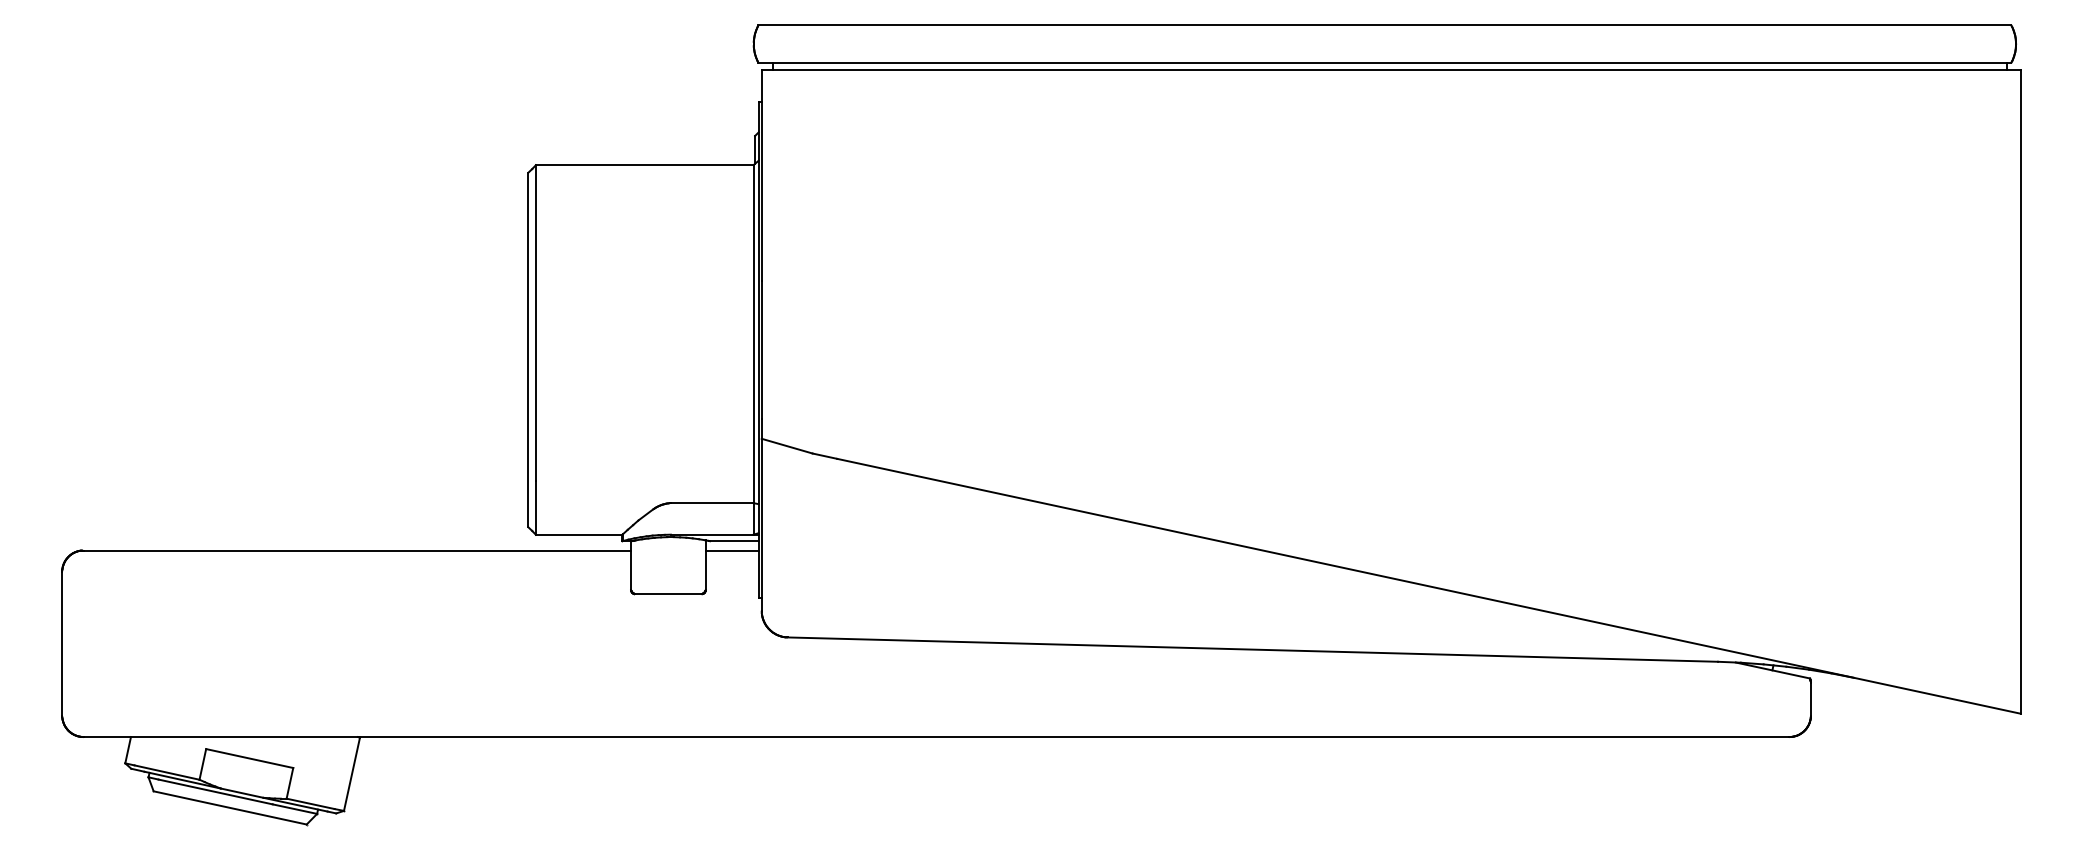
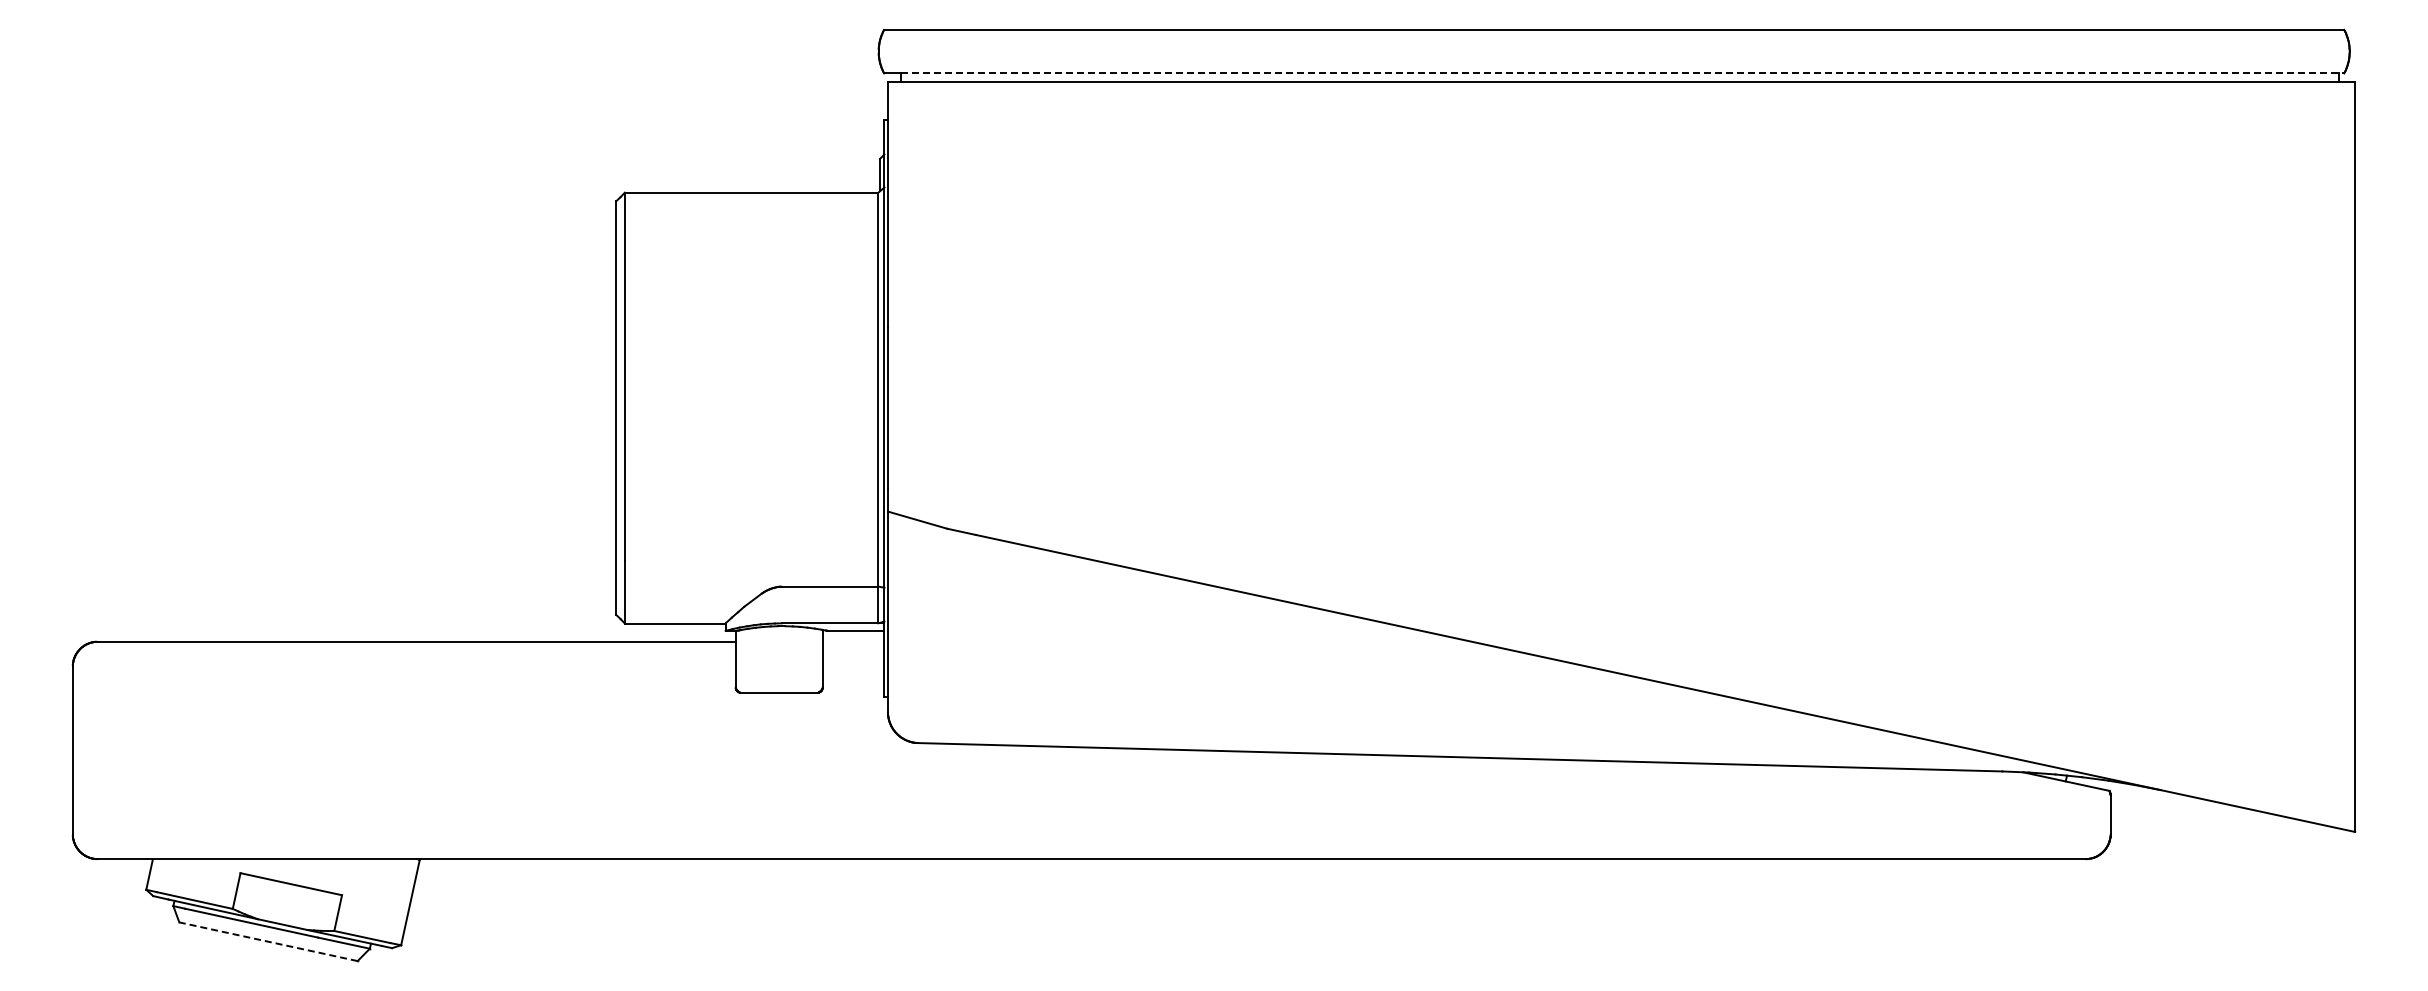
line: (1392, 62) -> (1622, 73), solid -> dashed
line: (732, 550) -> (853, 641), removed
line: (230, 807) -> (268, 941), solid -> dashed

